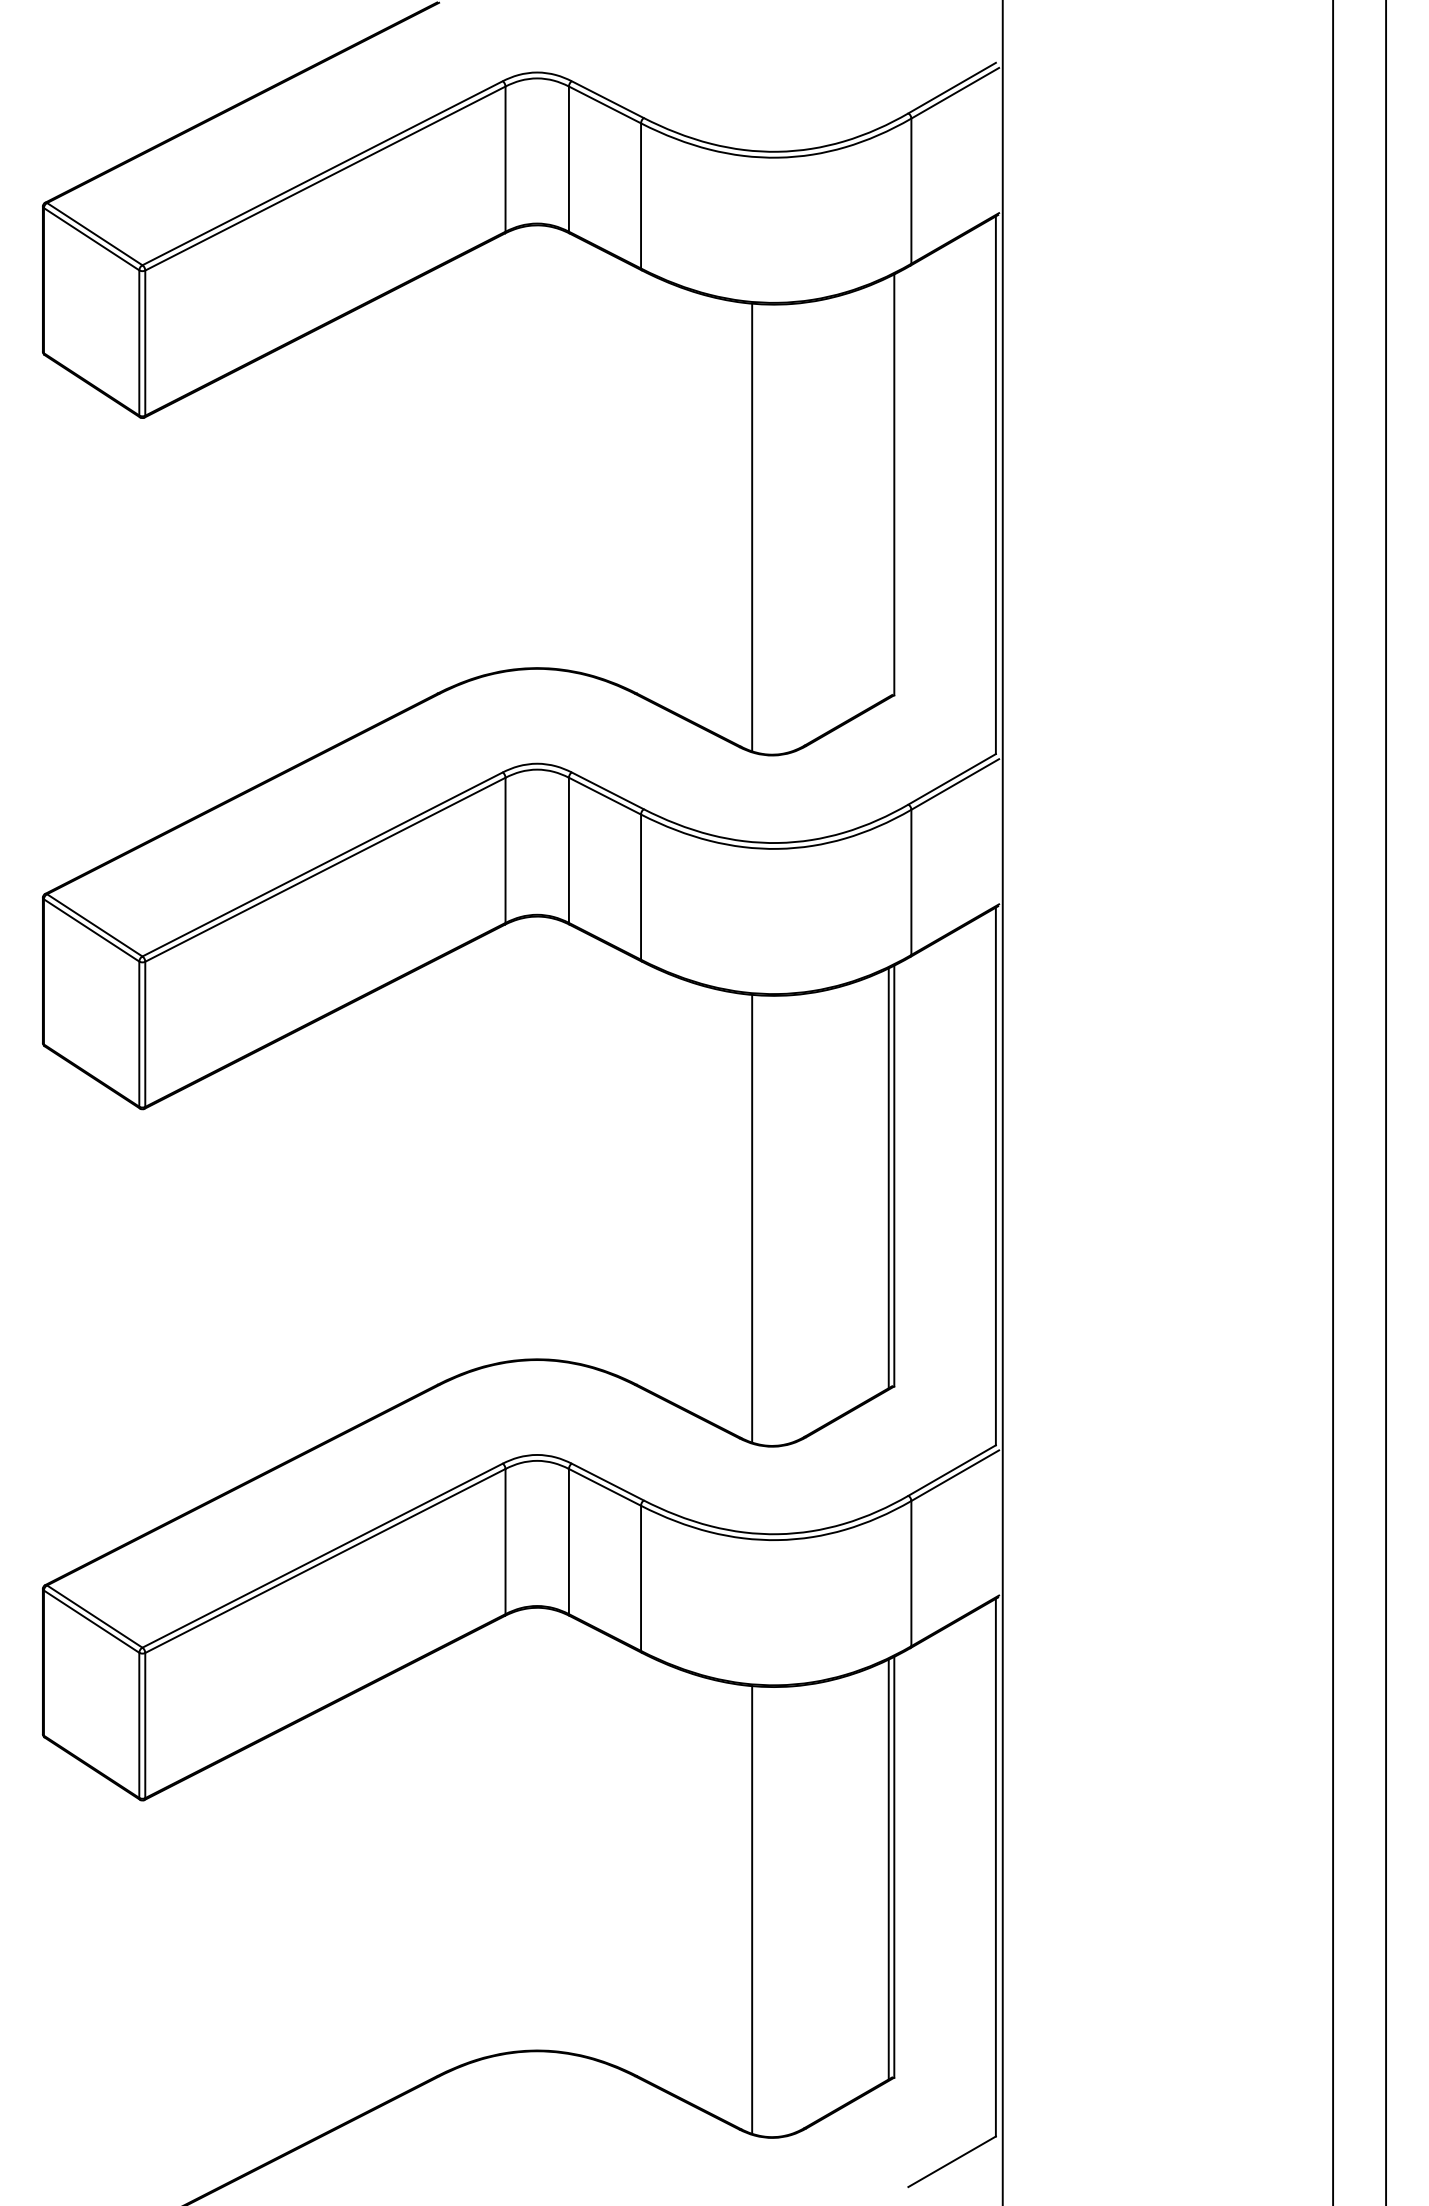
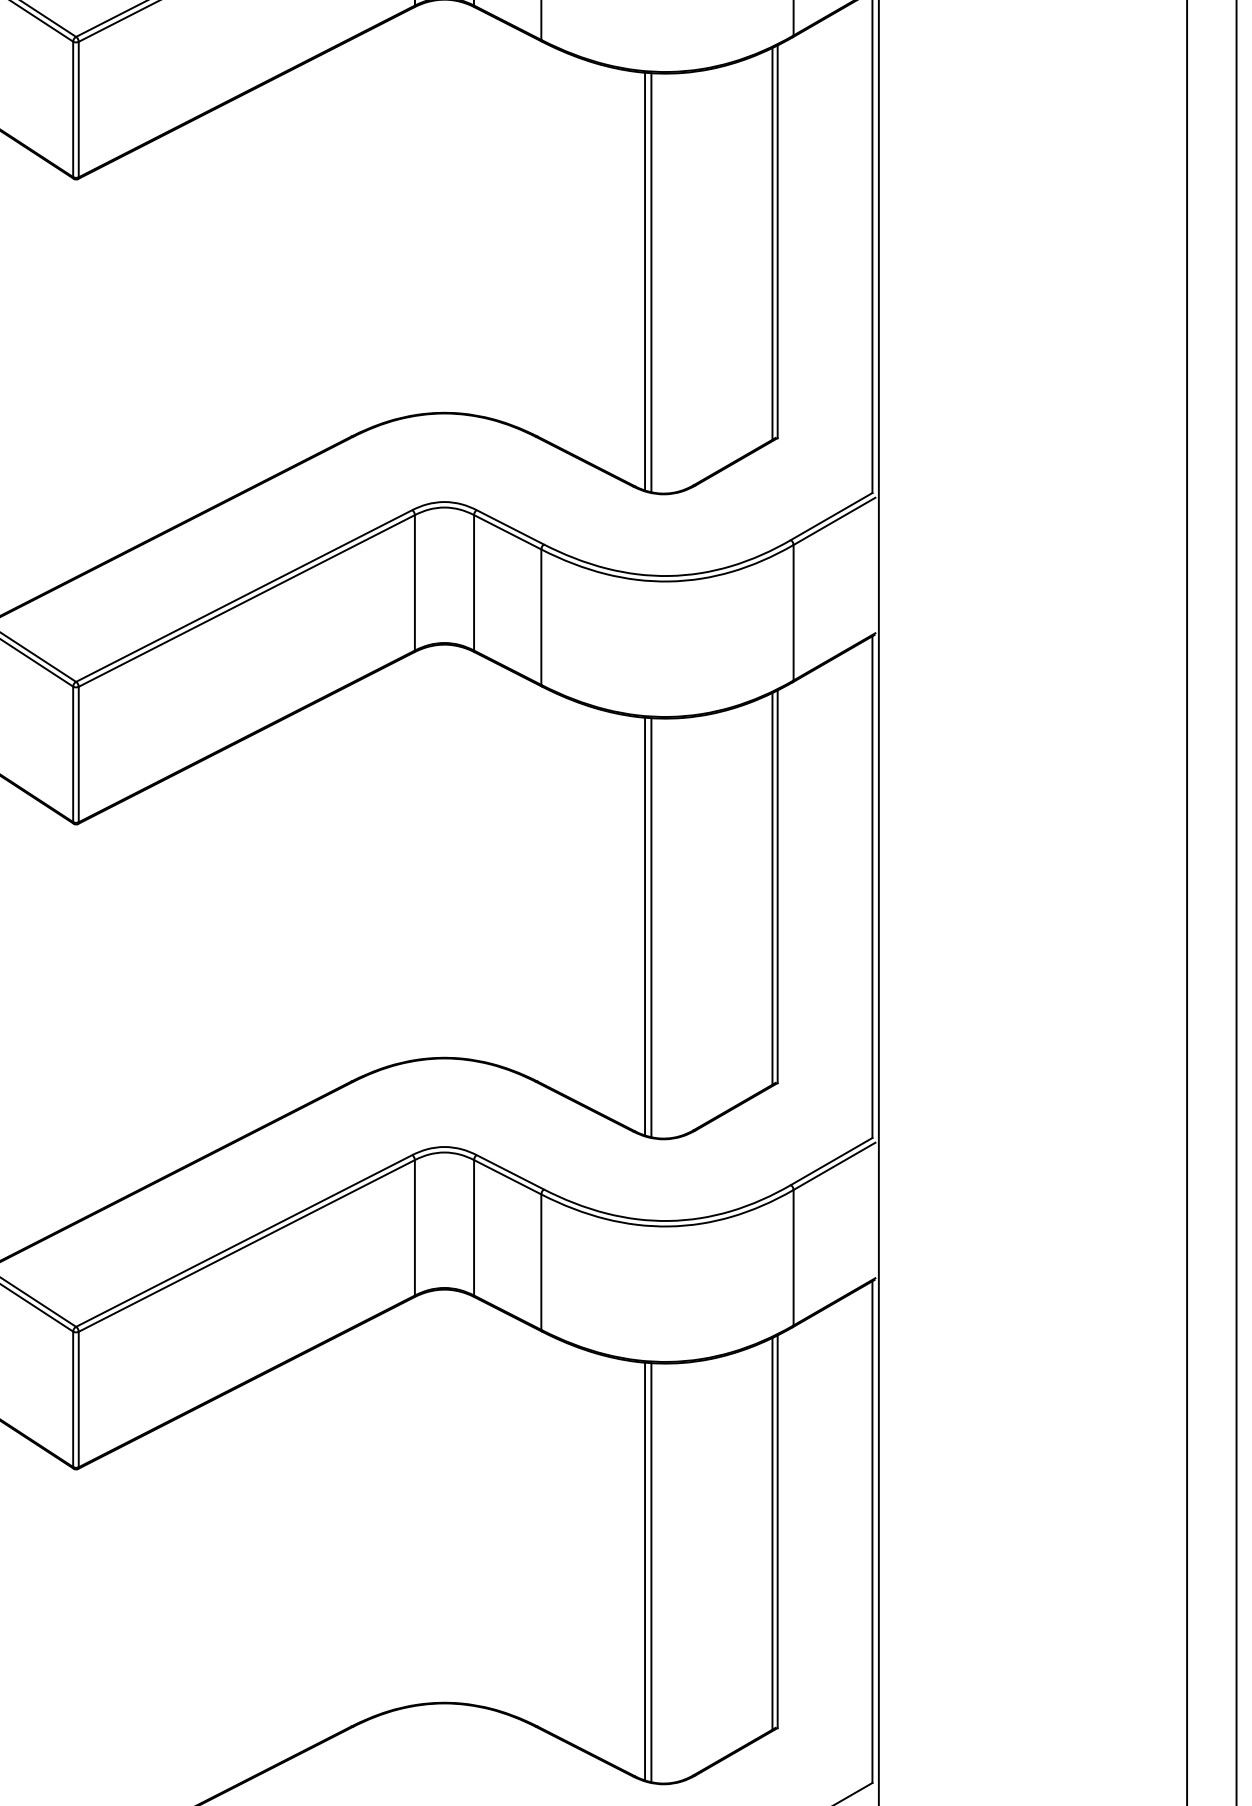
line: (888, 487) -> (772, 244), added
line: (759, 528) -> (651, 282), added
line: (759, 1219) -> (651, 927), added
line: (758, 1910) -> (650, 1572), added

